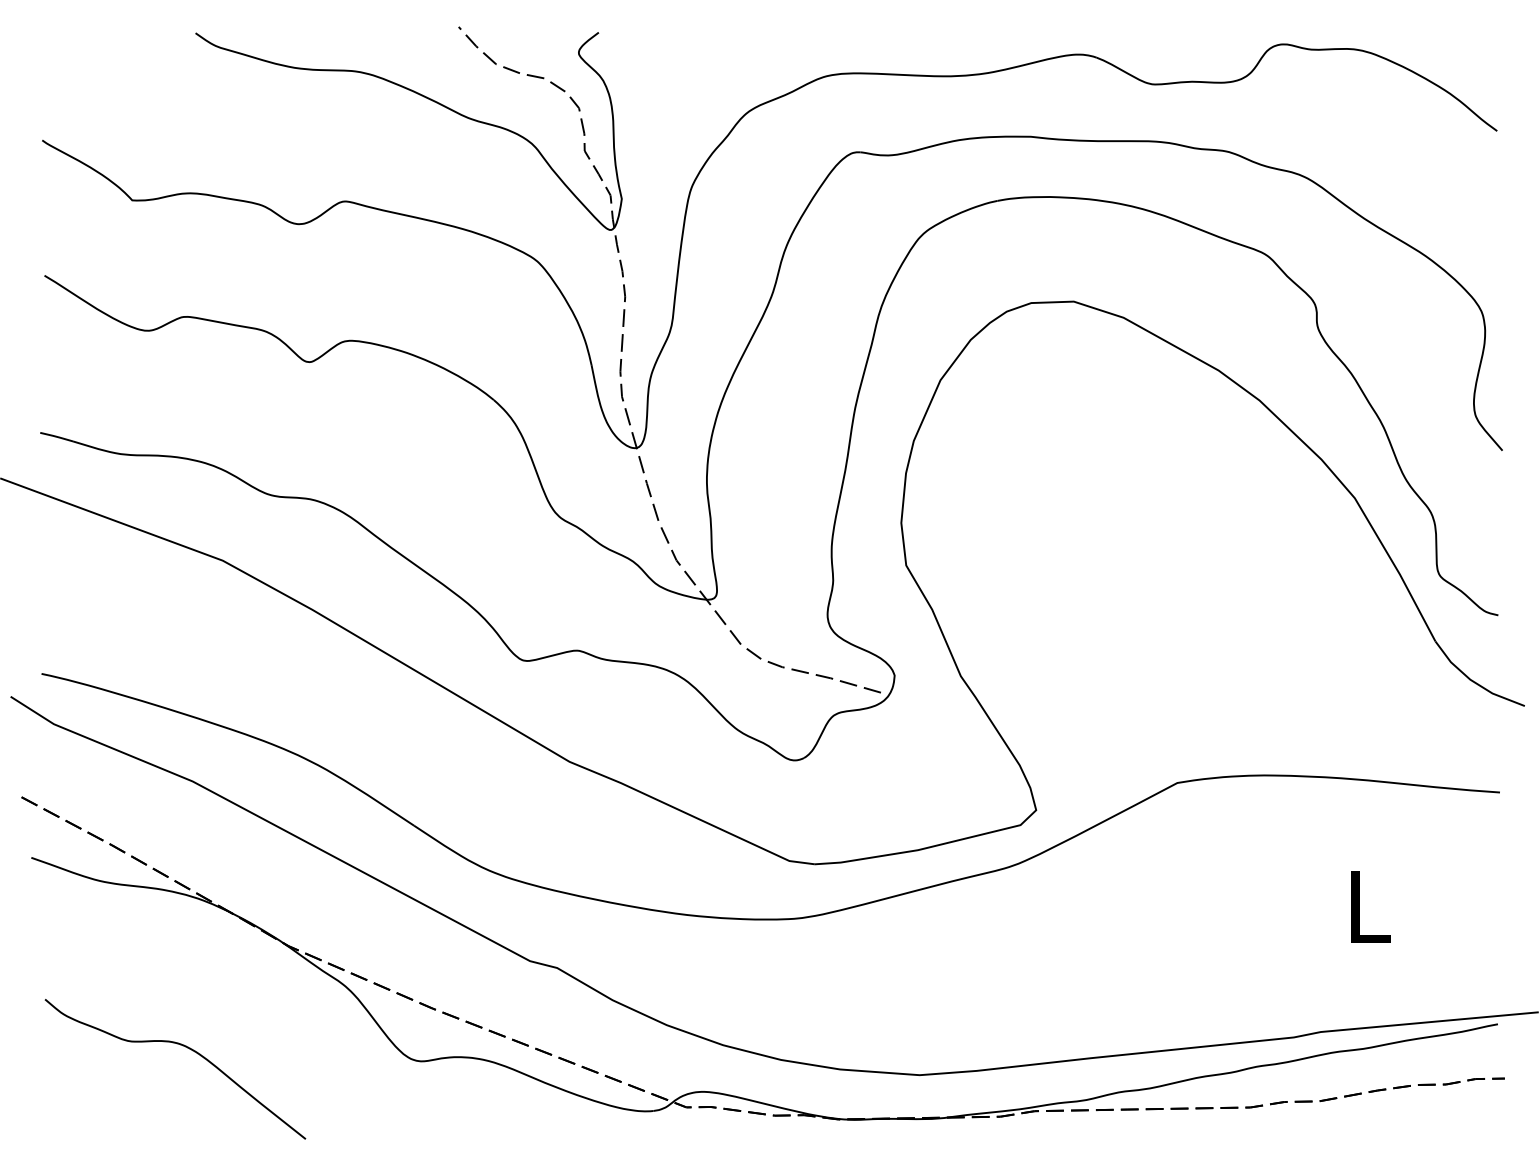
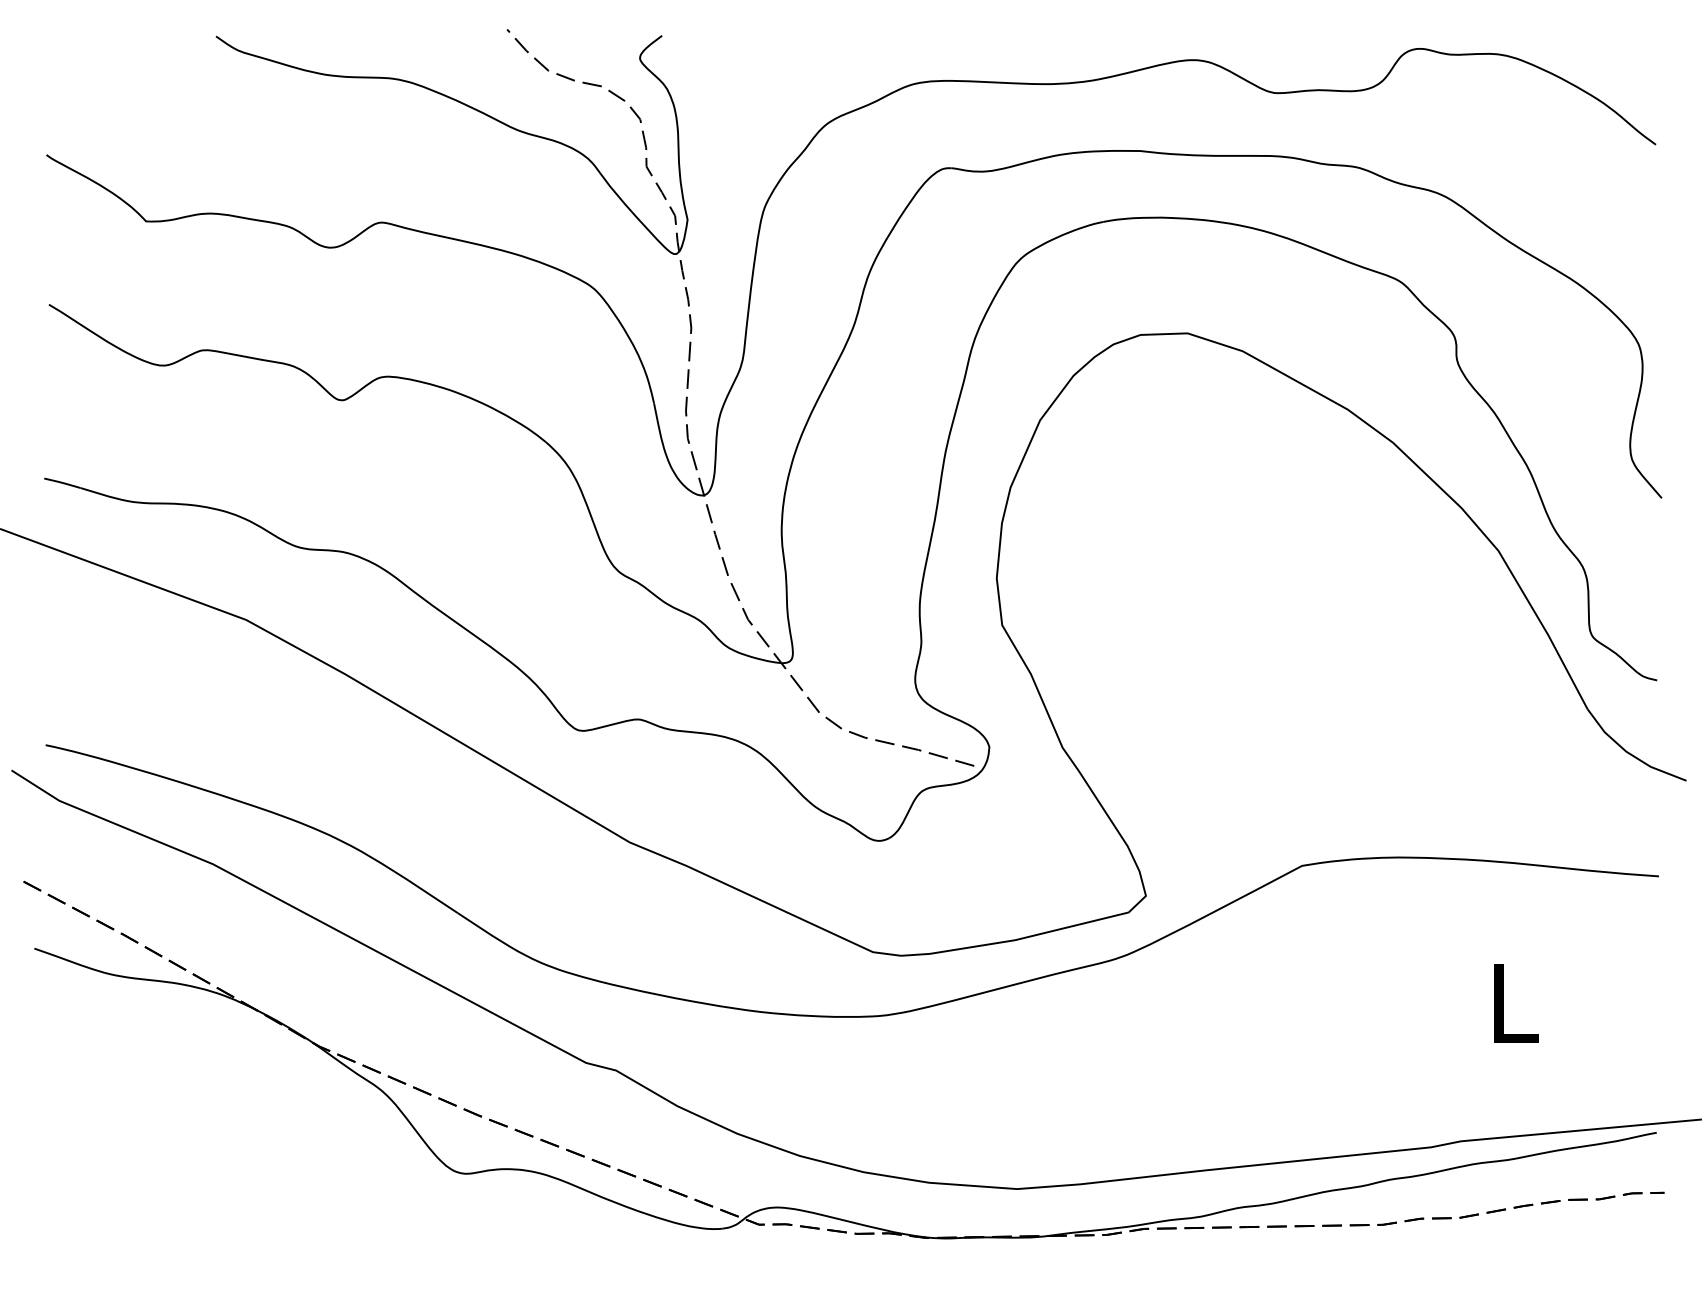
curve: (183, 1046) -> (202, 1157), removed

